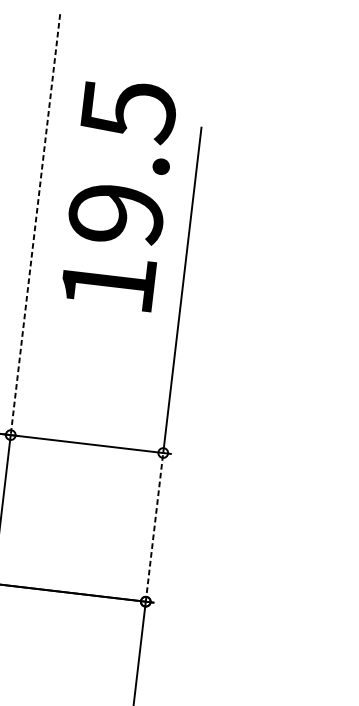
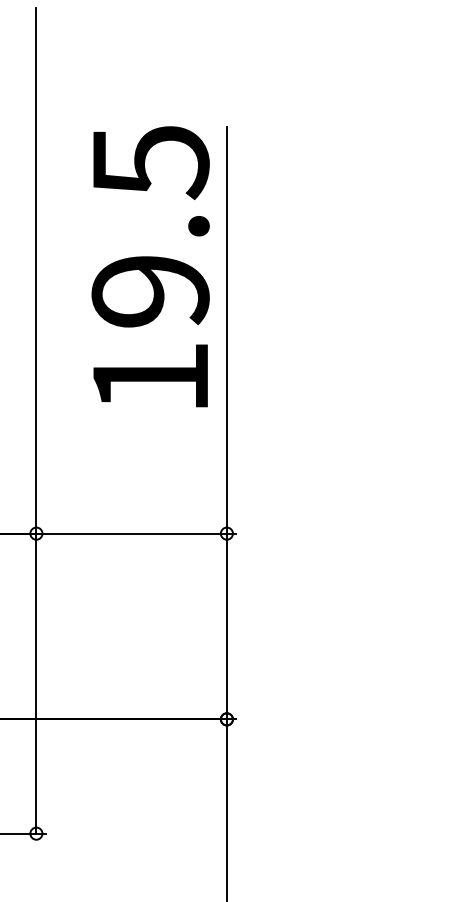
text: (118, 194) -> (150, 266), moved
line: (35, 224) -> (36, 270), dashed -> solid
line: (154, 527) -> (226, 626), dashed -> solid

